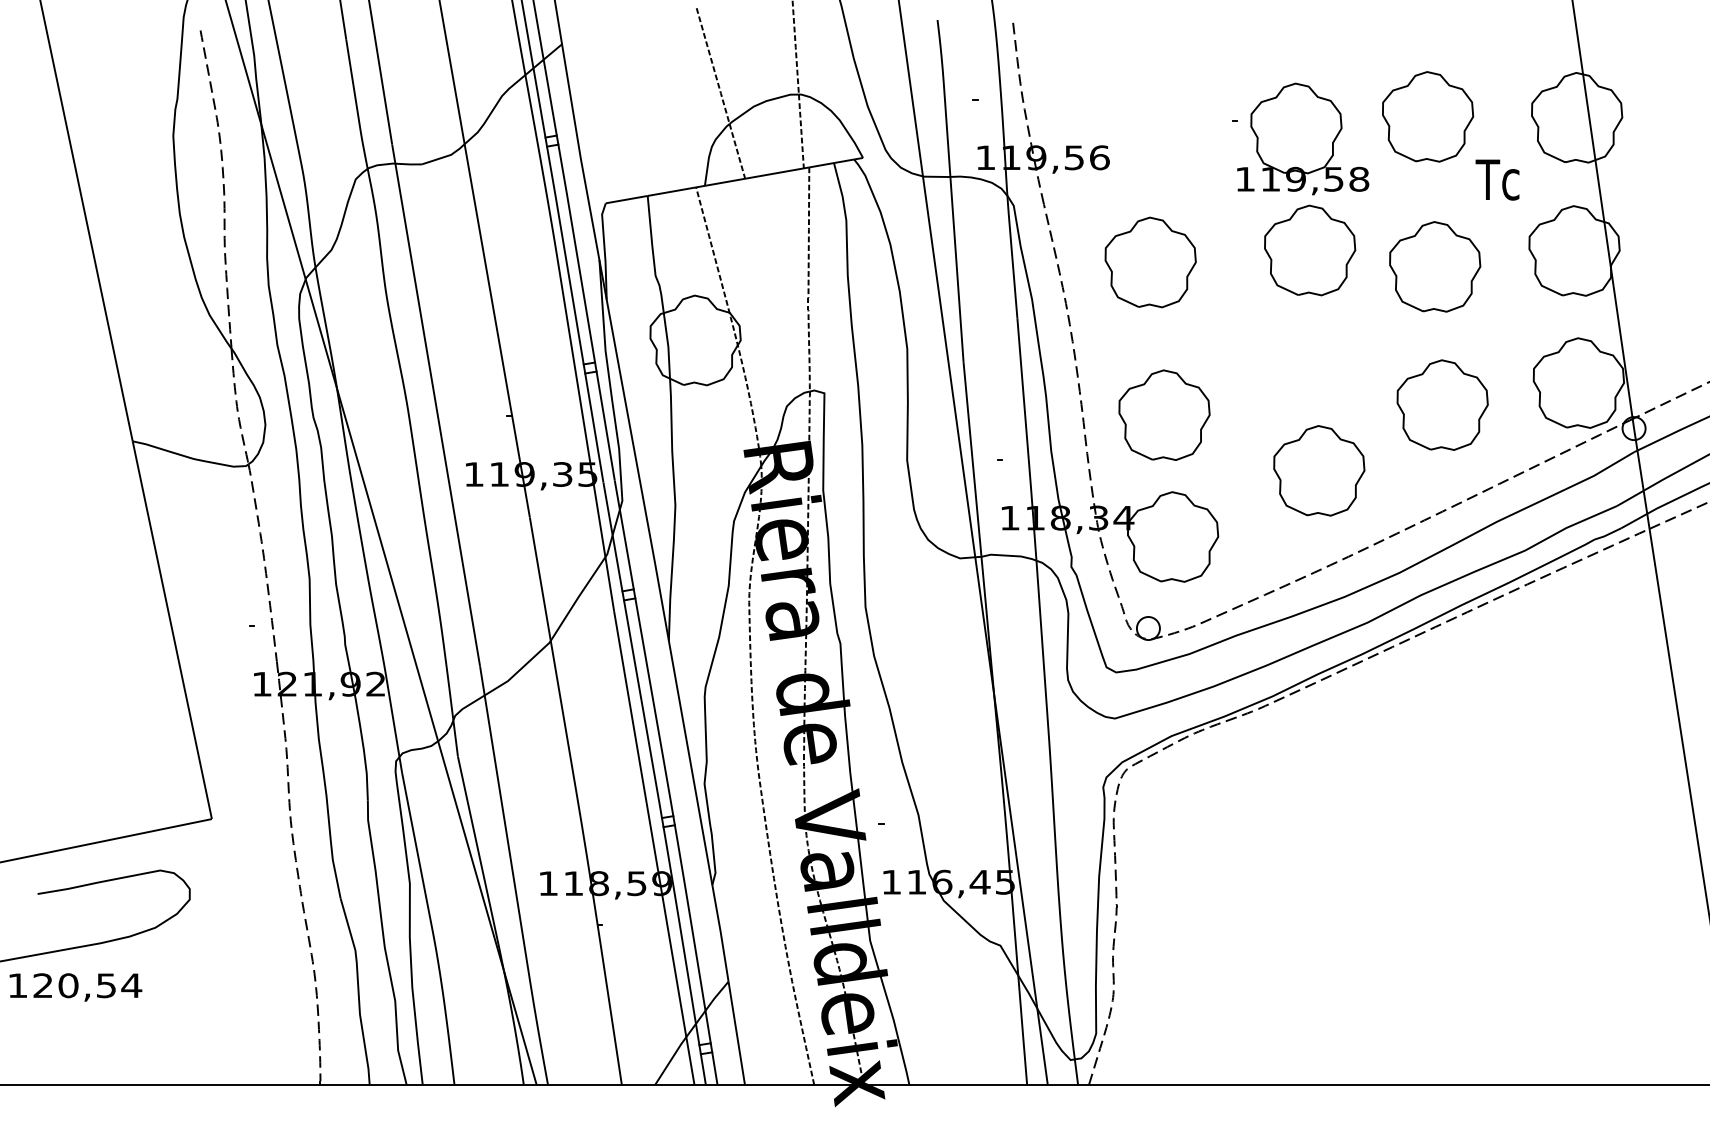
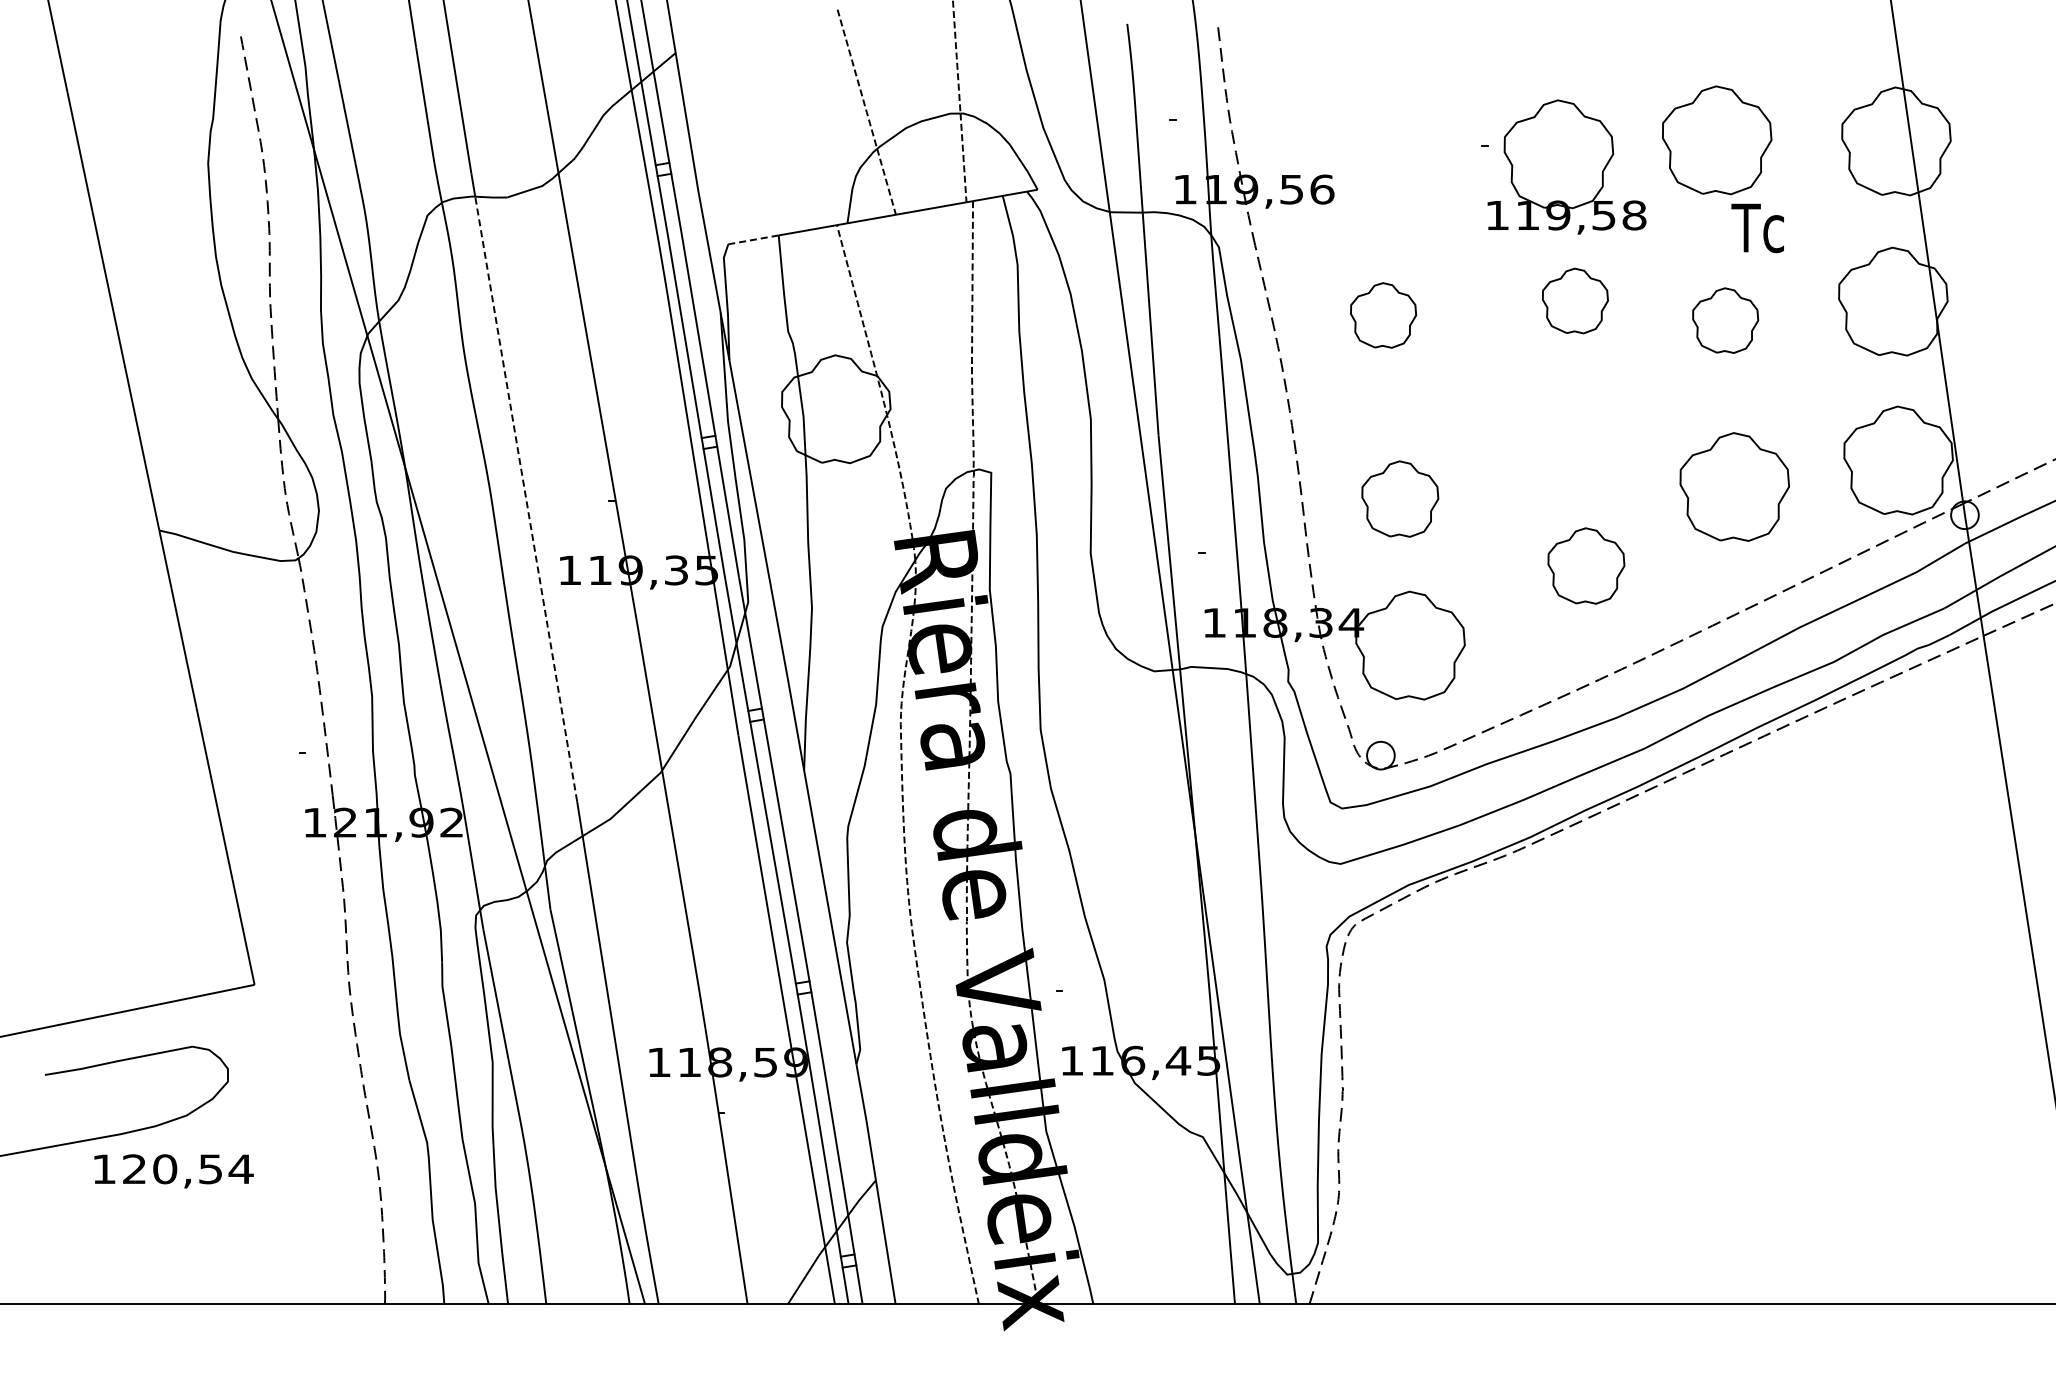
text: (1497, 180) -> (1757, 228), moved
line: (626, 199) -> (753, 239), solid -> dashed
part: (1310, 250) -> (1575, 300), size x0.6
part: (1150, 262) -> (1383, 315), size x0.6
part: (1434, 266) -> (1725, 320), size x0.6
line: (438, 414) -> (526, 498), solid -> dashed
part: (1164, 414) -> (1400, 498), size x0.7
part: (1319, 470) -> (1586, 565), size x0.7
text: (75, 987) -> (173, 1171), moved

